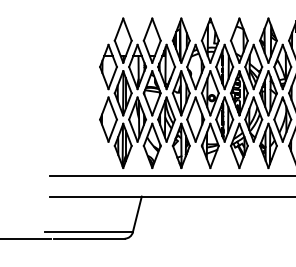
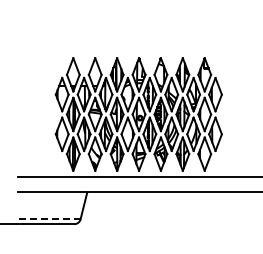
line: (88, 232) -> (47, 219), solid -> dashed

